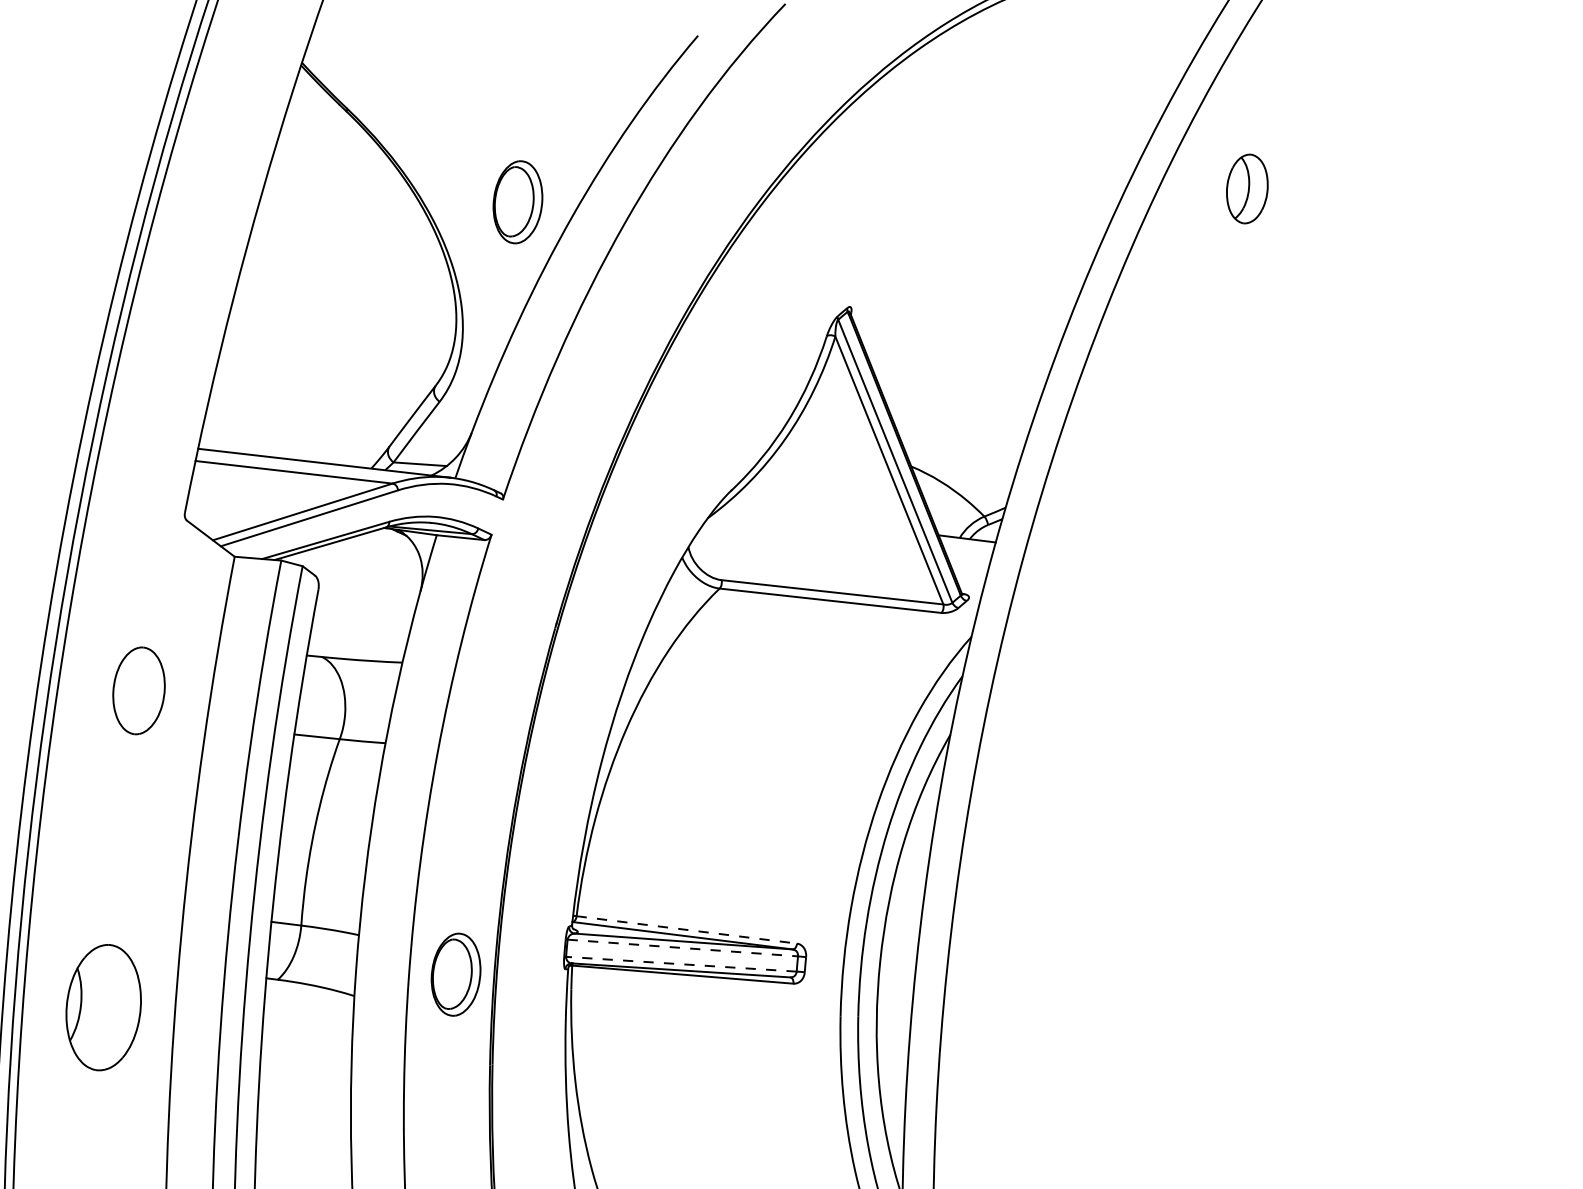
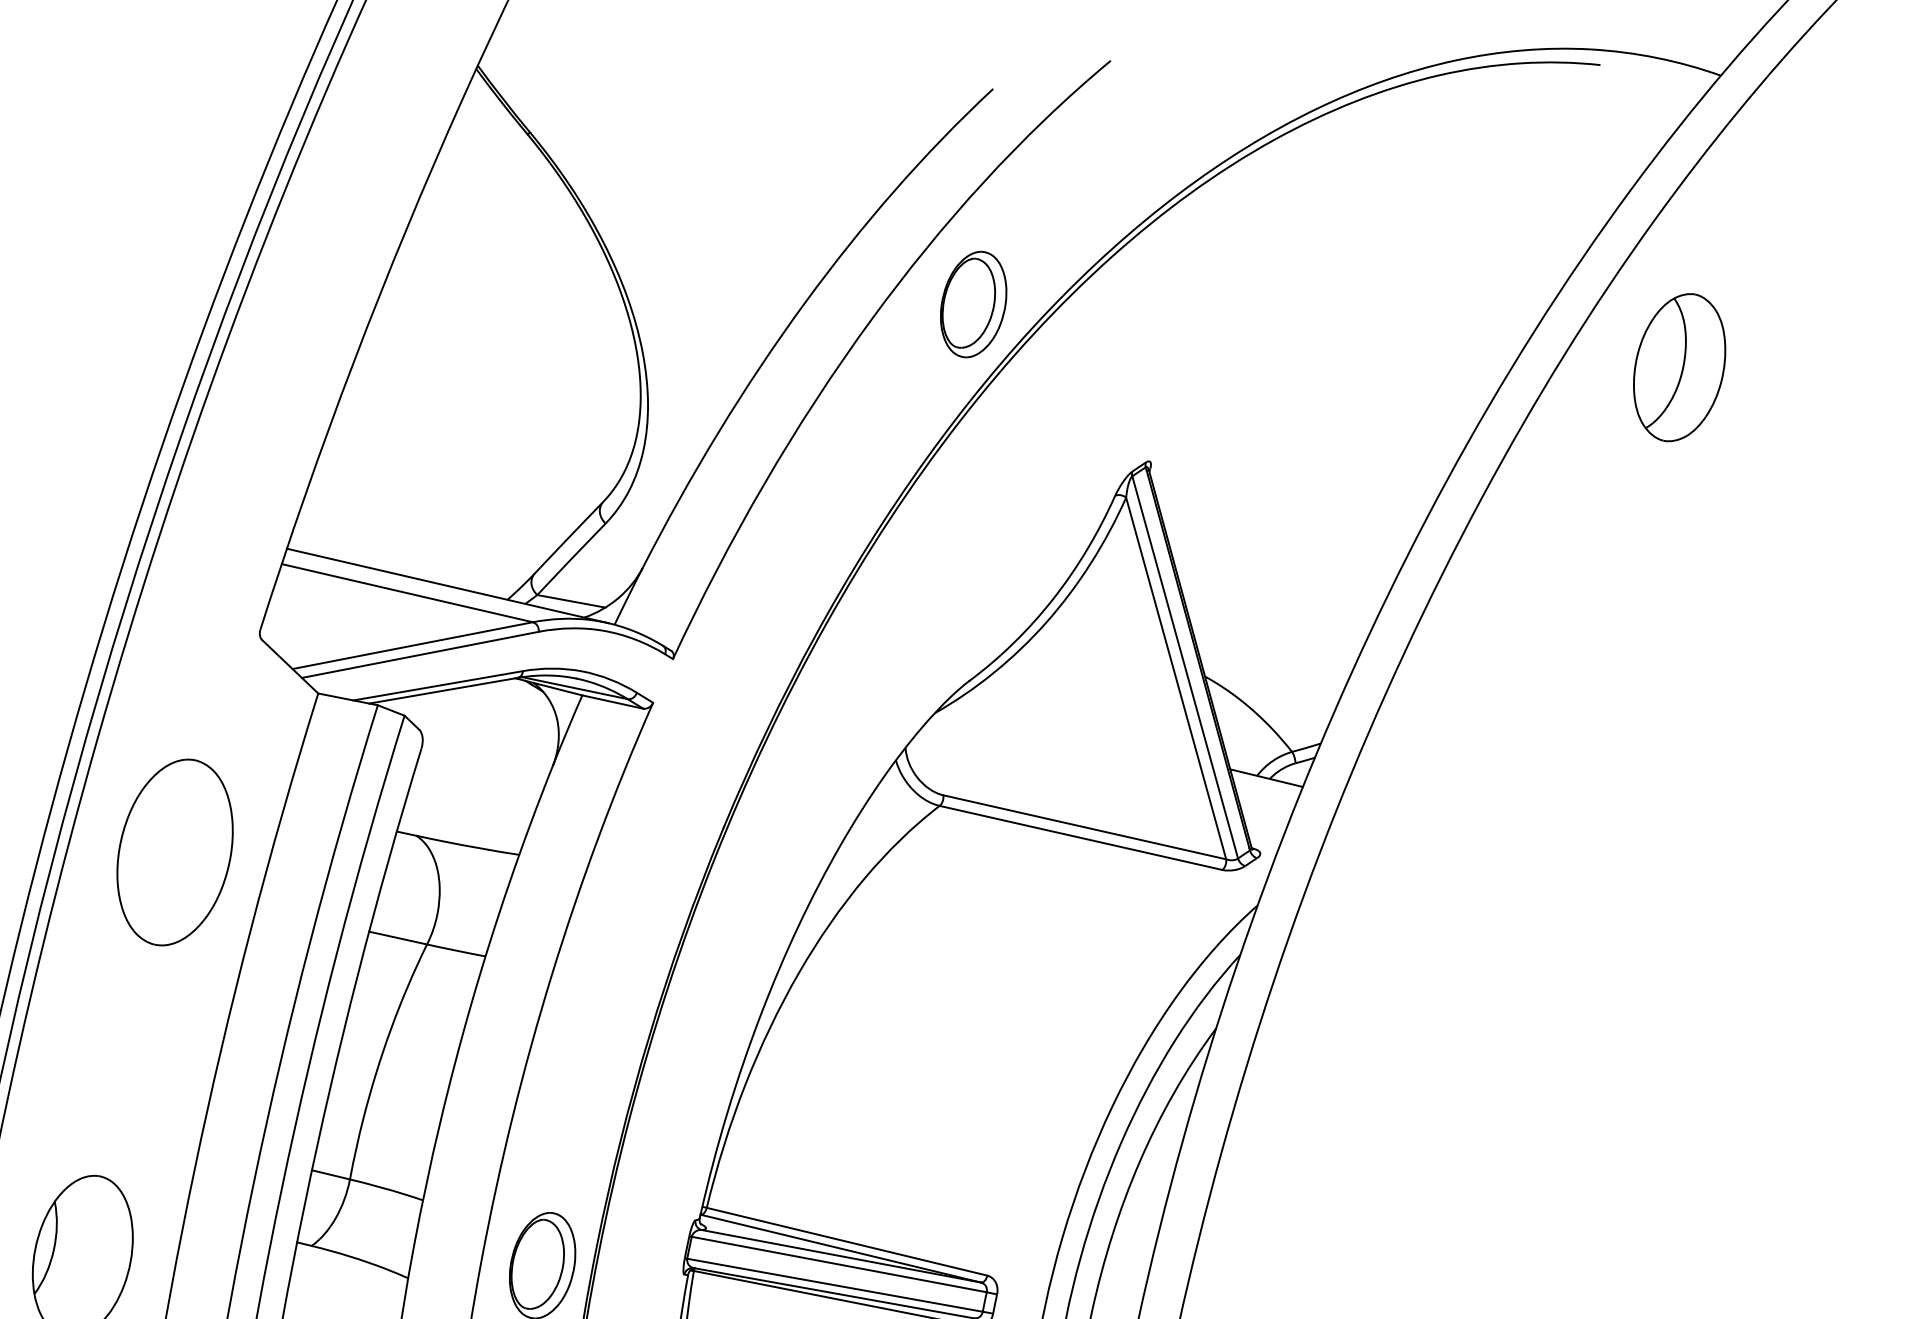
part: (1247, 188) -> (1679, 367), size x1.67
part: (517, 202) -> (973, 304), moved
part: (138, 690) -> (174, 851), size x1.67
line: (687, 929) -> (848, 1241), dashed -> solid
line: (682, 948) -> (838, 1265), dashed -> solid
line: (681, 964) -> (835, 1285), dashed -> solid

